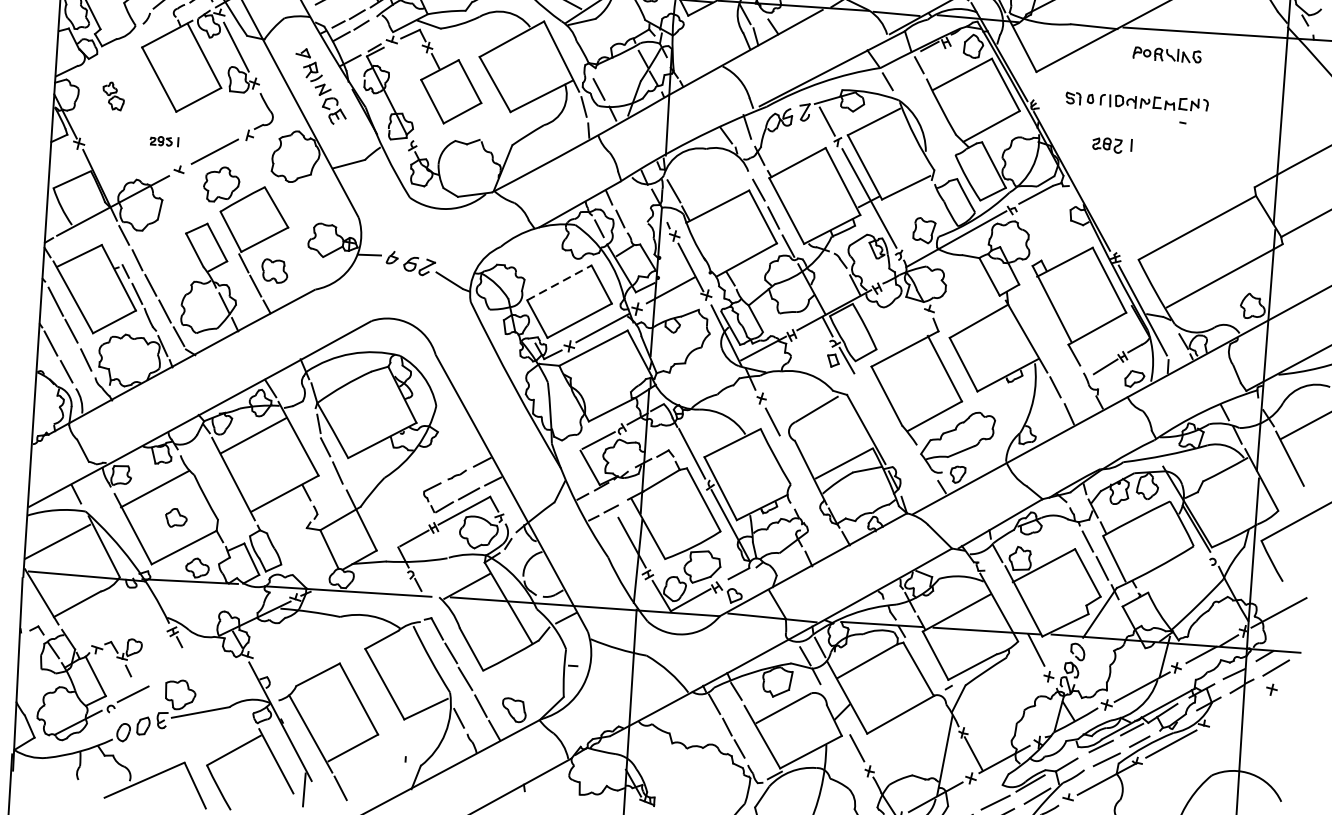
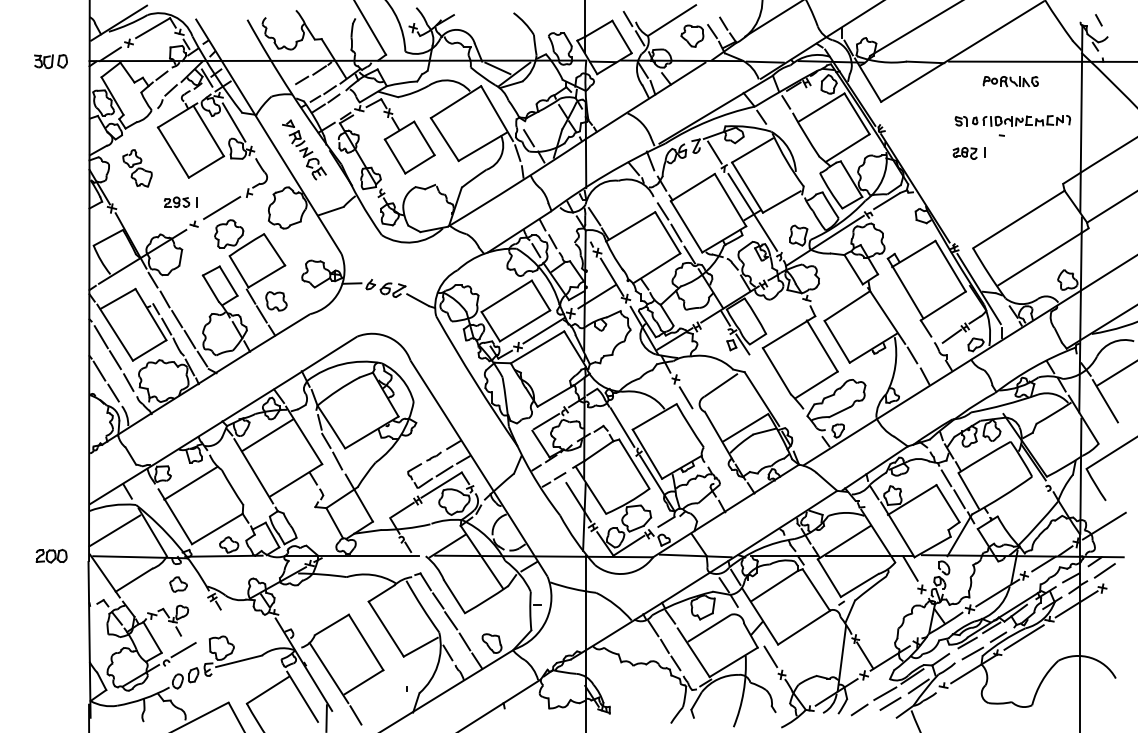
part: (1166, 54) -> (1010, 81), moved
part: (113, 96) -> (137, 168), size x1.67
part: (1136, 101) -> (1012, 120), moved
part: (164, 140) -> (180, 201), size x1.43
part: (1111, 145) -> (968, 153), moved
line: (559, 283) -> (506, 296), dashed -> solid
part: (176, 517) -> (178, 584), moved
line: (1238, 707) -> (1076, 604), added

